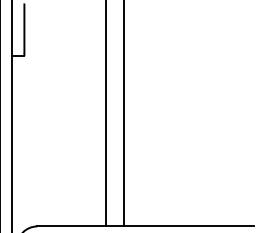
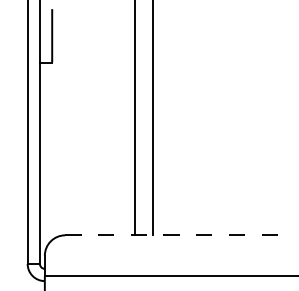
line: (145, 226) -> (175, 235), solid -> dashed

